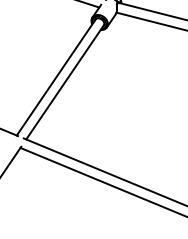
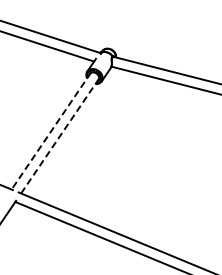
line: (56, 77) -> (51, 131), solid -> dashed
line: (65, 81) -> (60, 135), solid -> dashed

